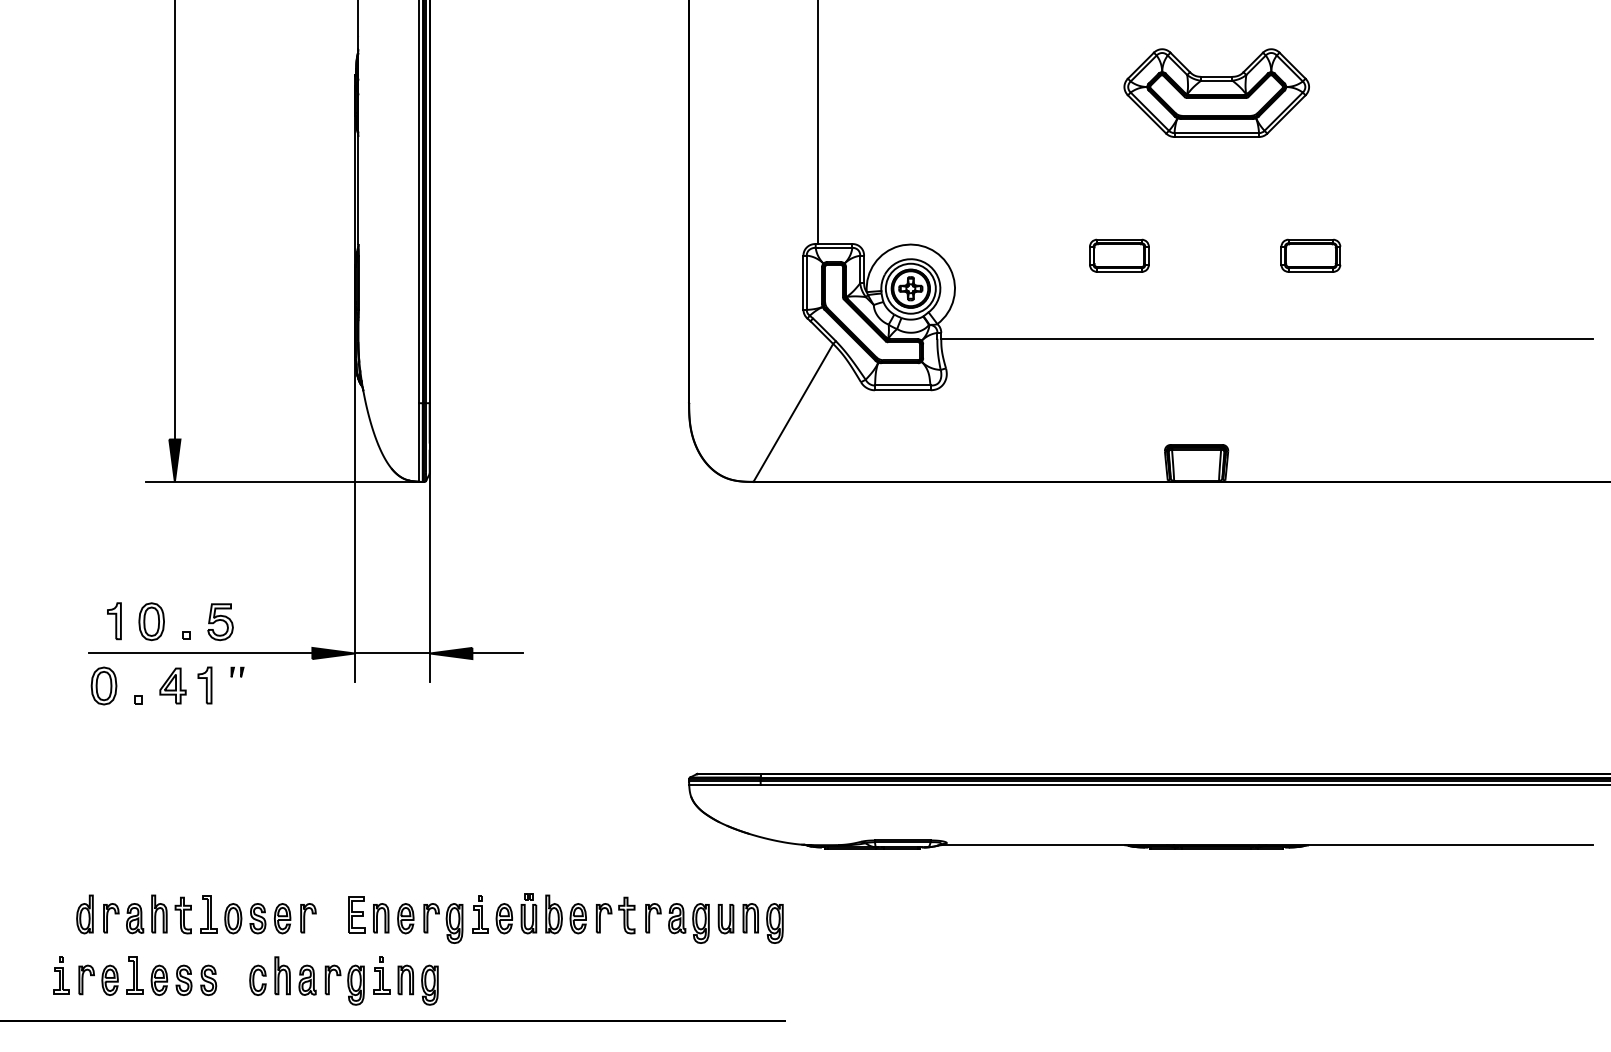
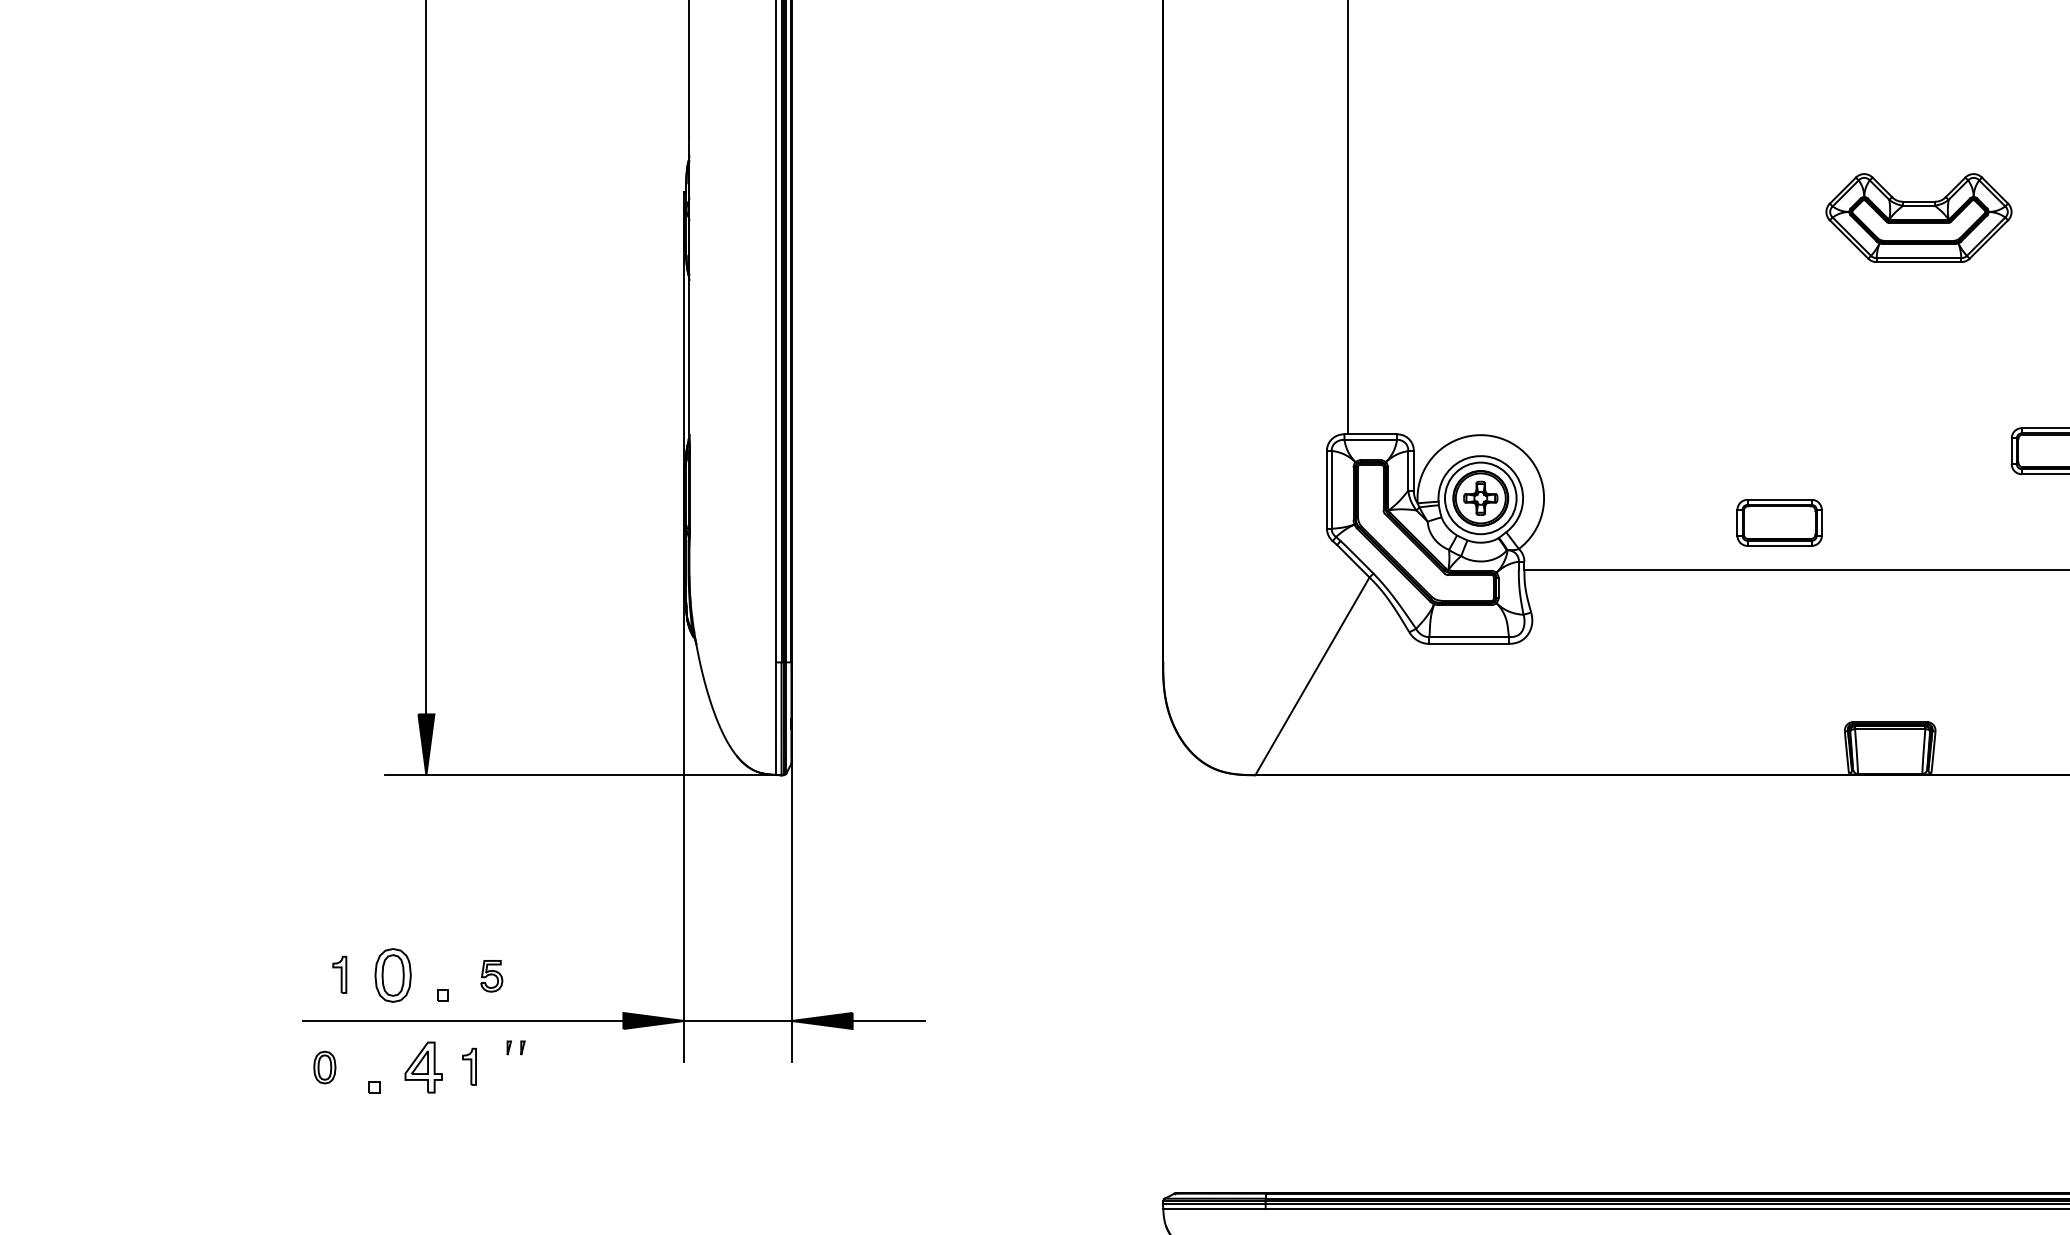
part: (1216, 92) -> (1918, 217), size x0.7
part: (1119, 255) -> (1779, 522), moved
part: (114, 621) -> (339, 975), size x0.7
part: (220, 622) -> (491, 976), size x0.6
part: (103, 685) -> (324, 1066), size x0.6
part: (204, 685) -> (468, 1066), size x0.7

